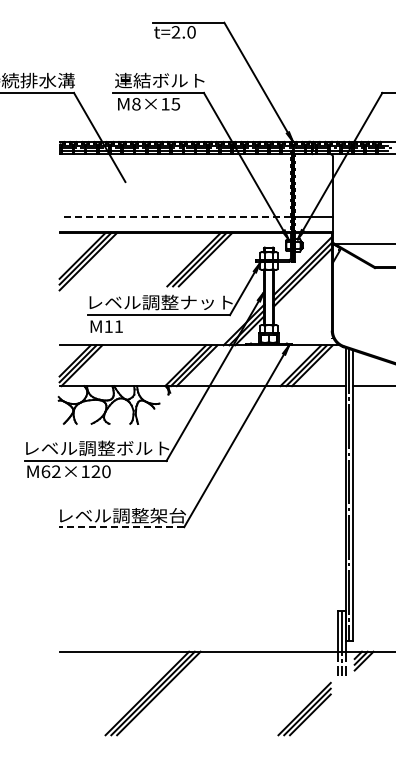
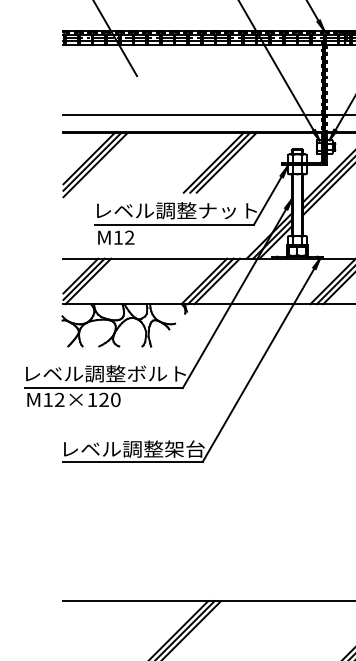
line: (174, 216) -> (191, 114), dashed -> solid
text: (118, 326) -> (129, 237), M11 -> M12
text: (45, 471) -> (47, 399), M62×120 -> M12×120
line: (121, 527) -> (132, 462), dashed -> solid

